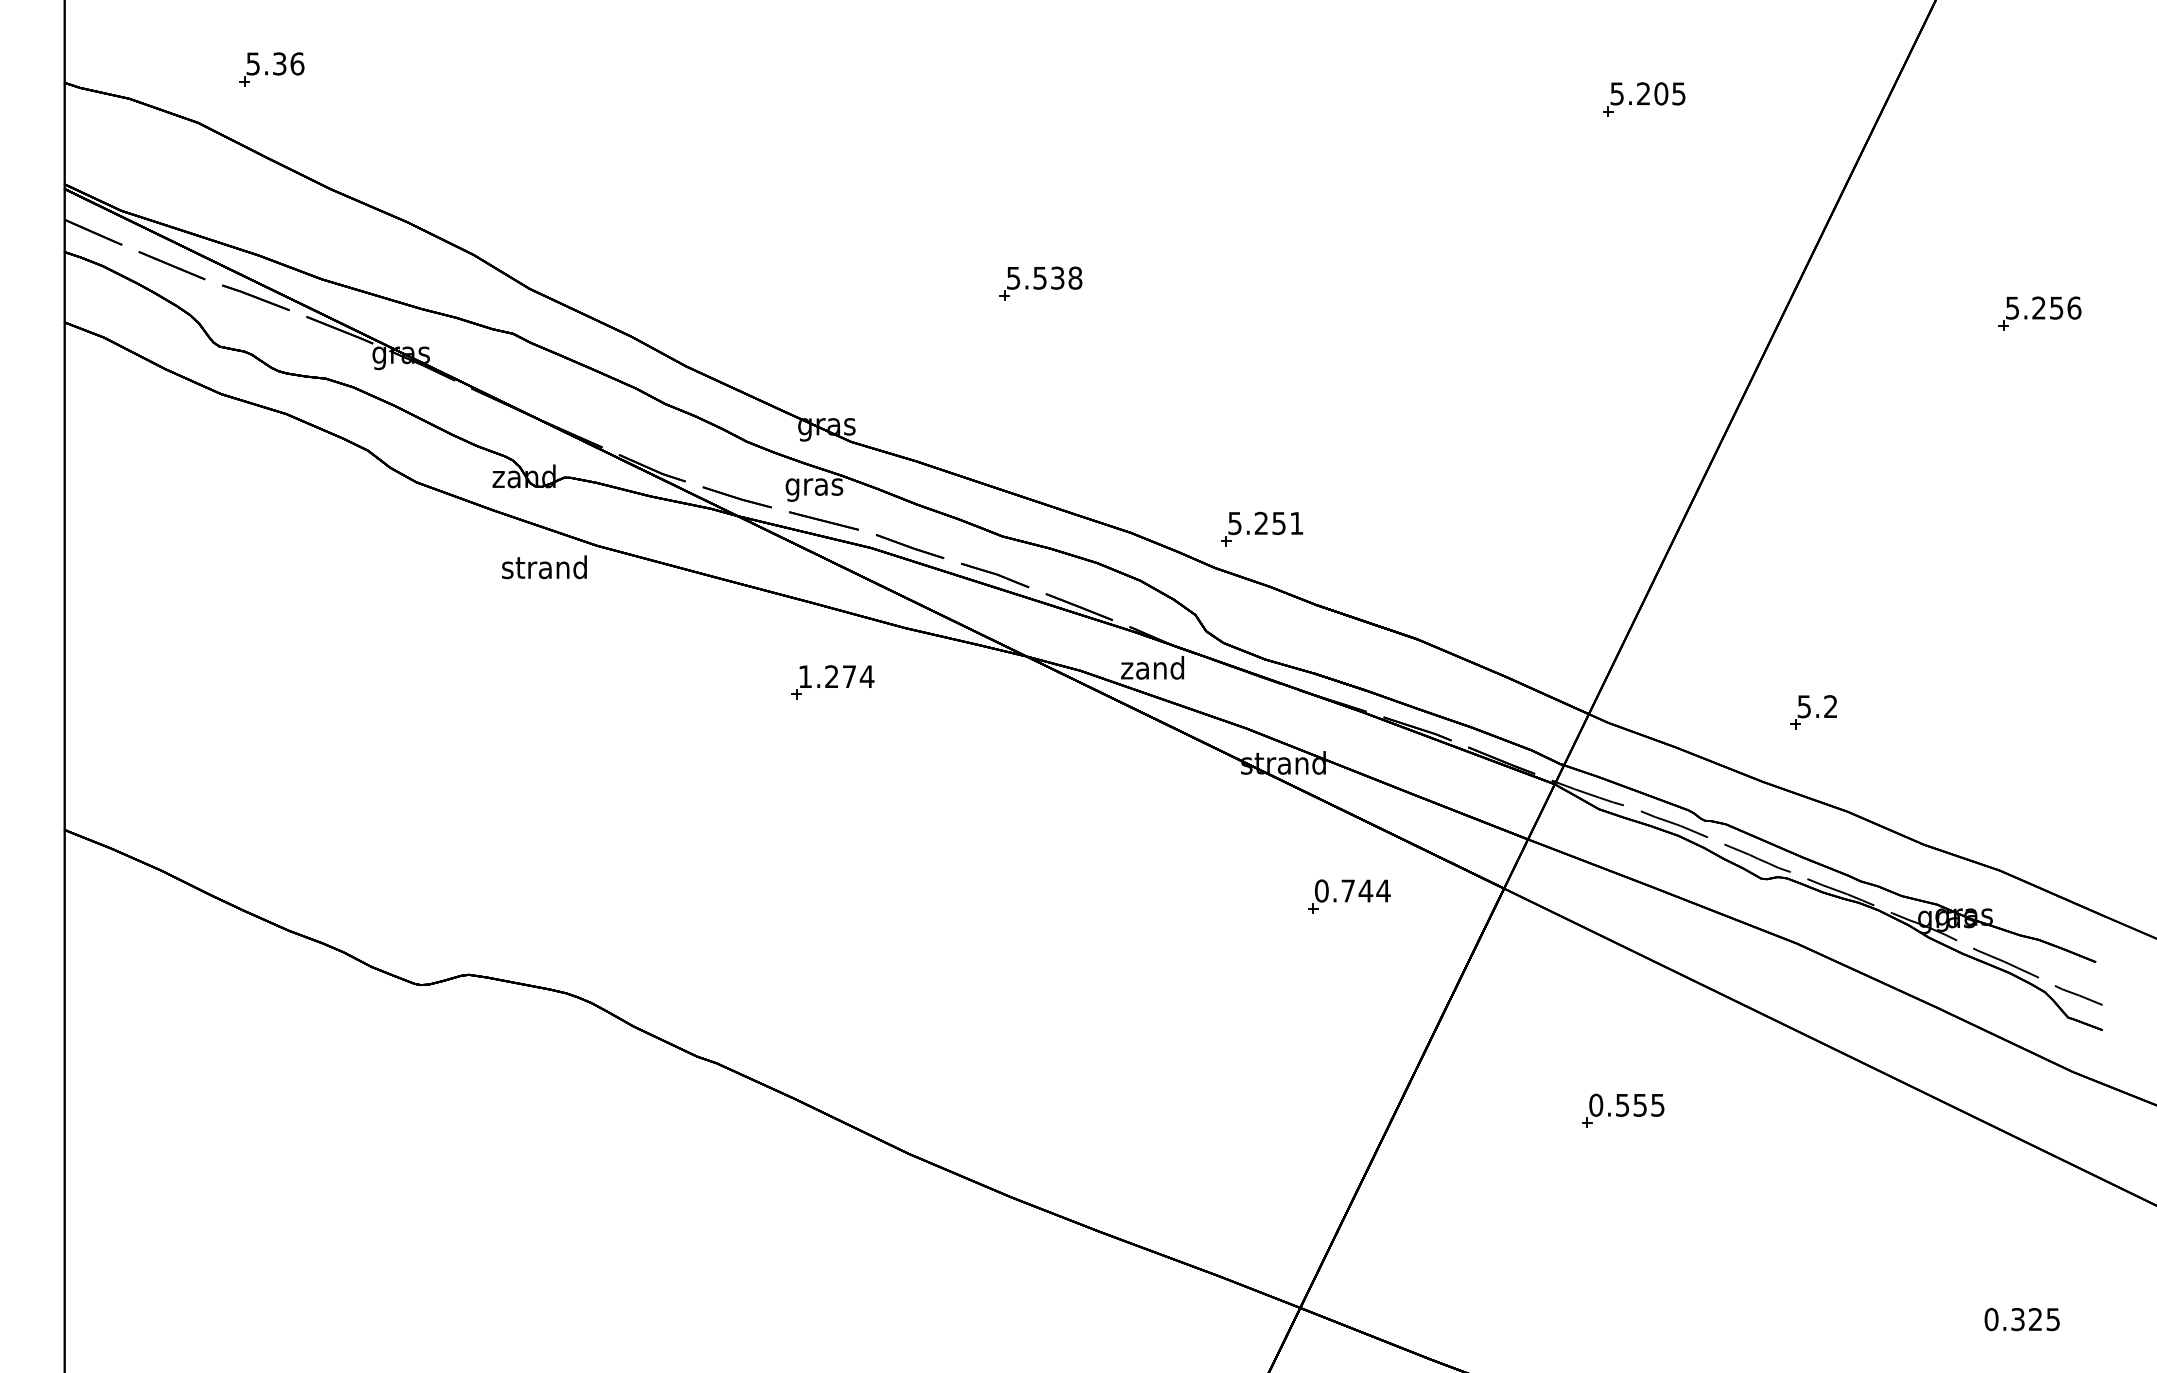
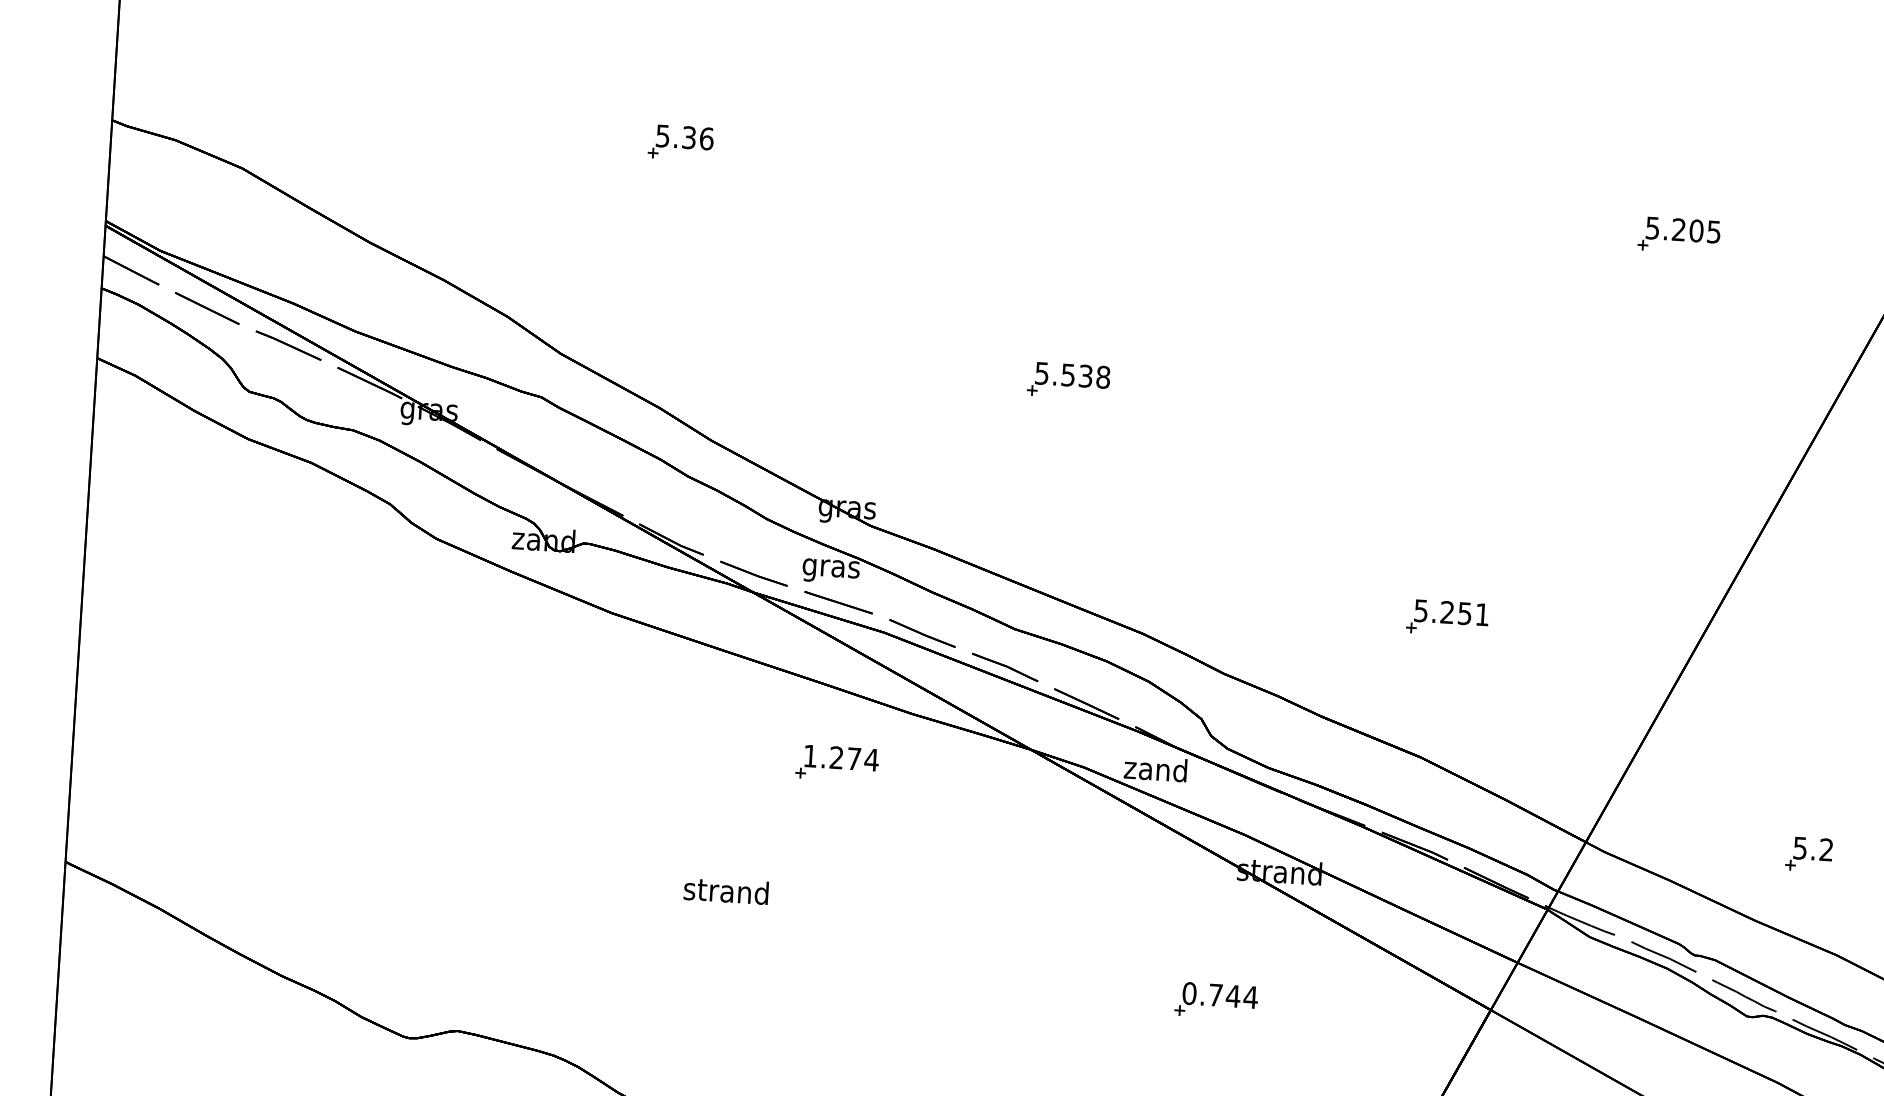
part: (271, 69) -> (680, 142), moved
part: (1262, 528) -> (1448, 617), moved
text: (544, 567) -> (726, 891), moved
part: (1349, 896) -> (1216, 1000), moved

